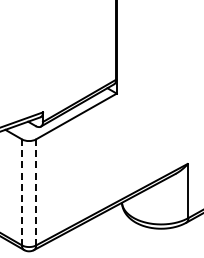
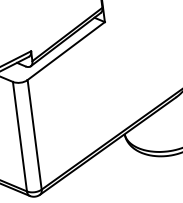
line: (21, 192) -> (19, 136), dashed -> solid
line: (36, 192) -> (35, 134), dashed -> solid

